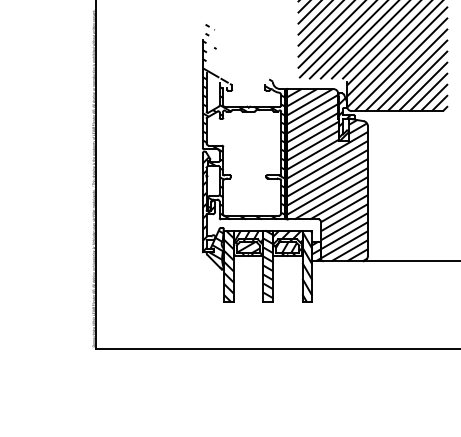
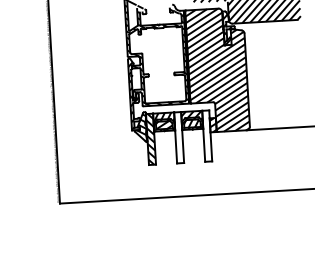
hatch: (267, 266) -> (178, 137), removed
hatch: (307, 266) -> (207, 136), removed

